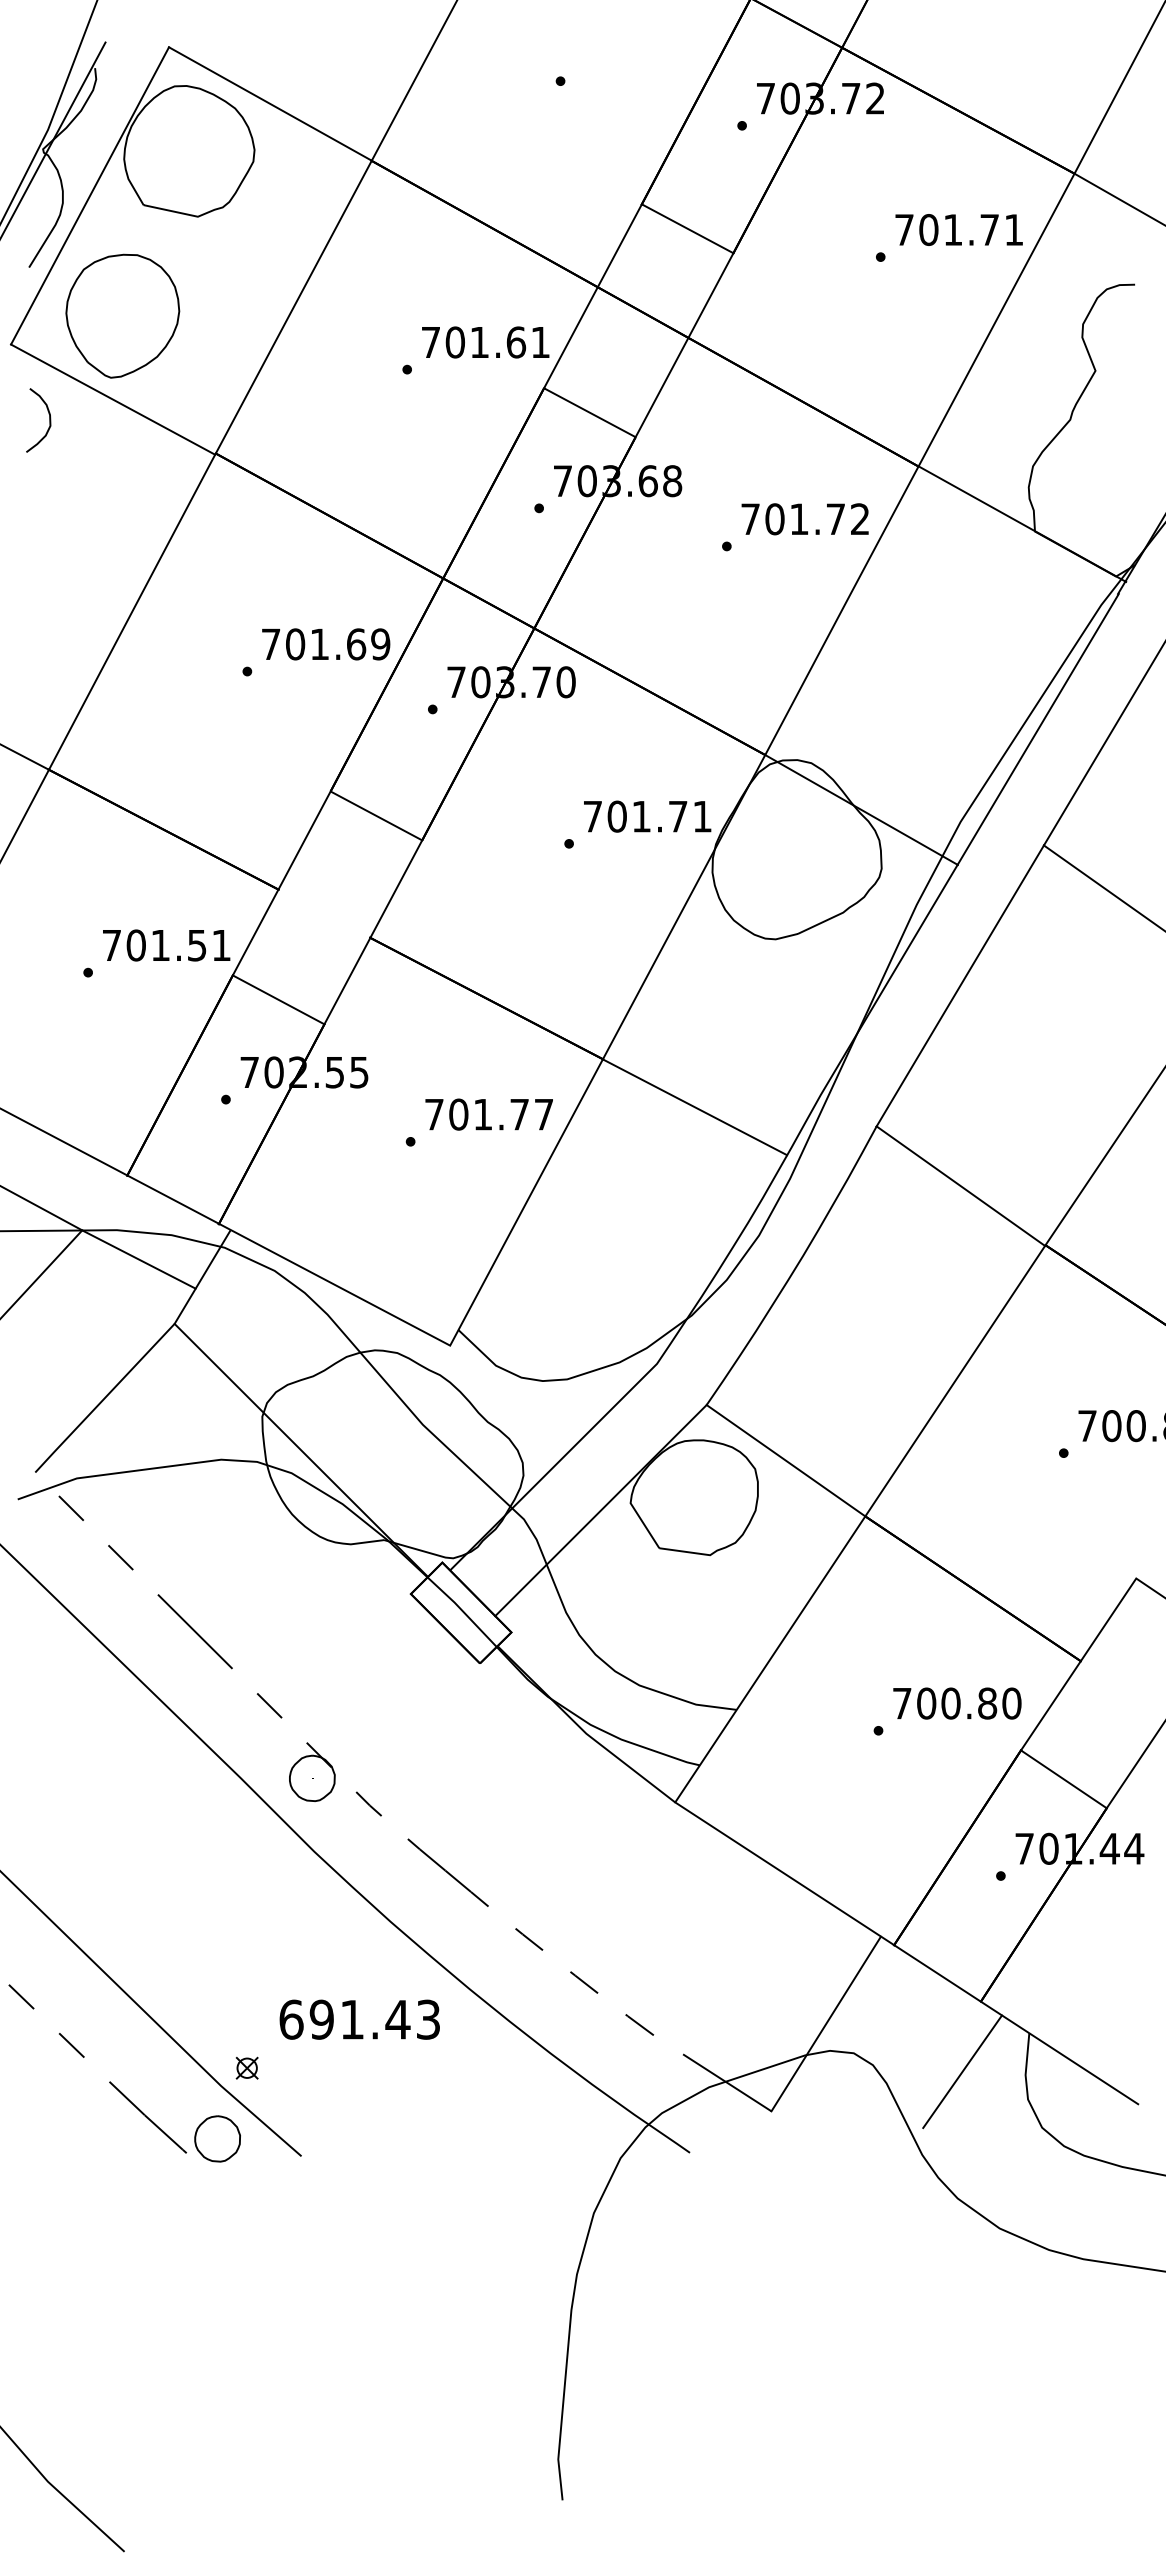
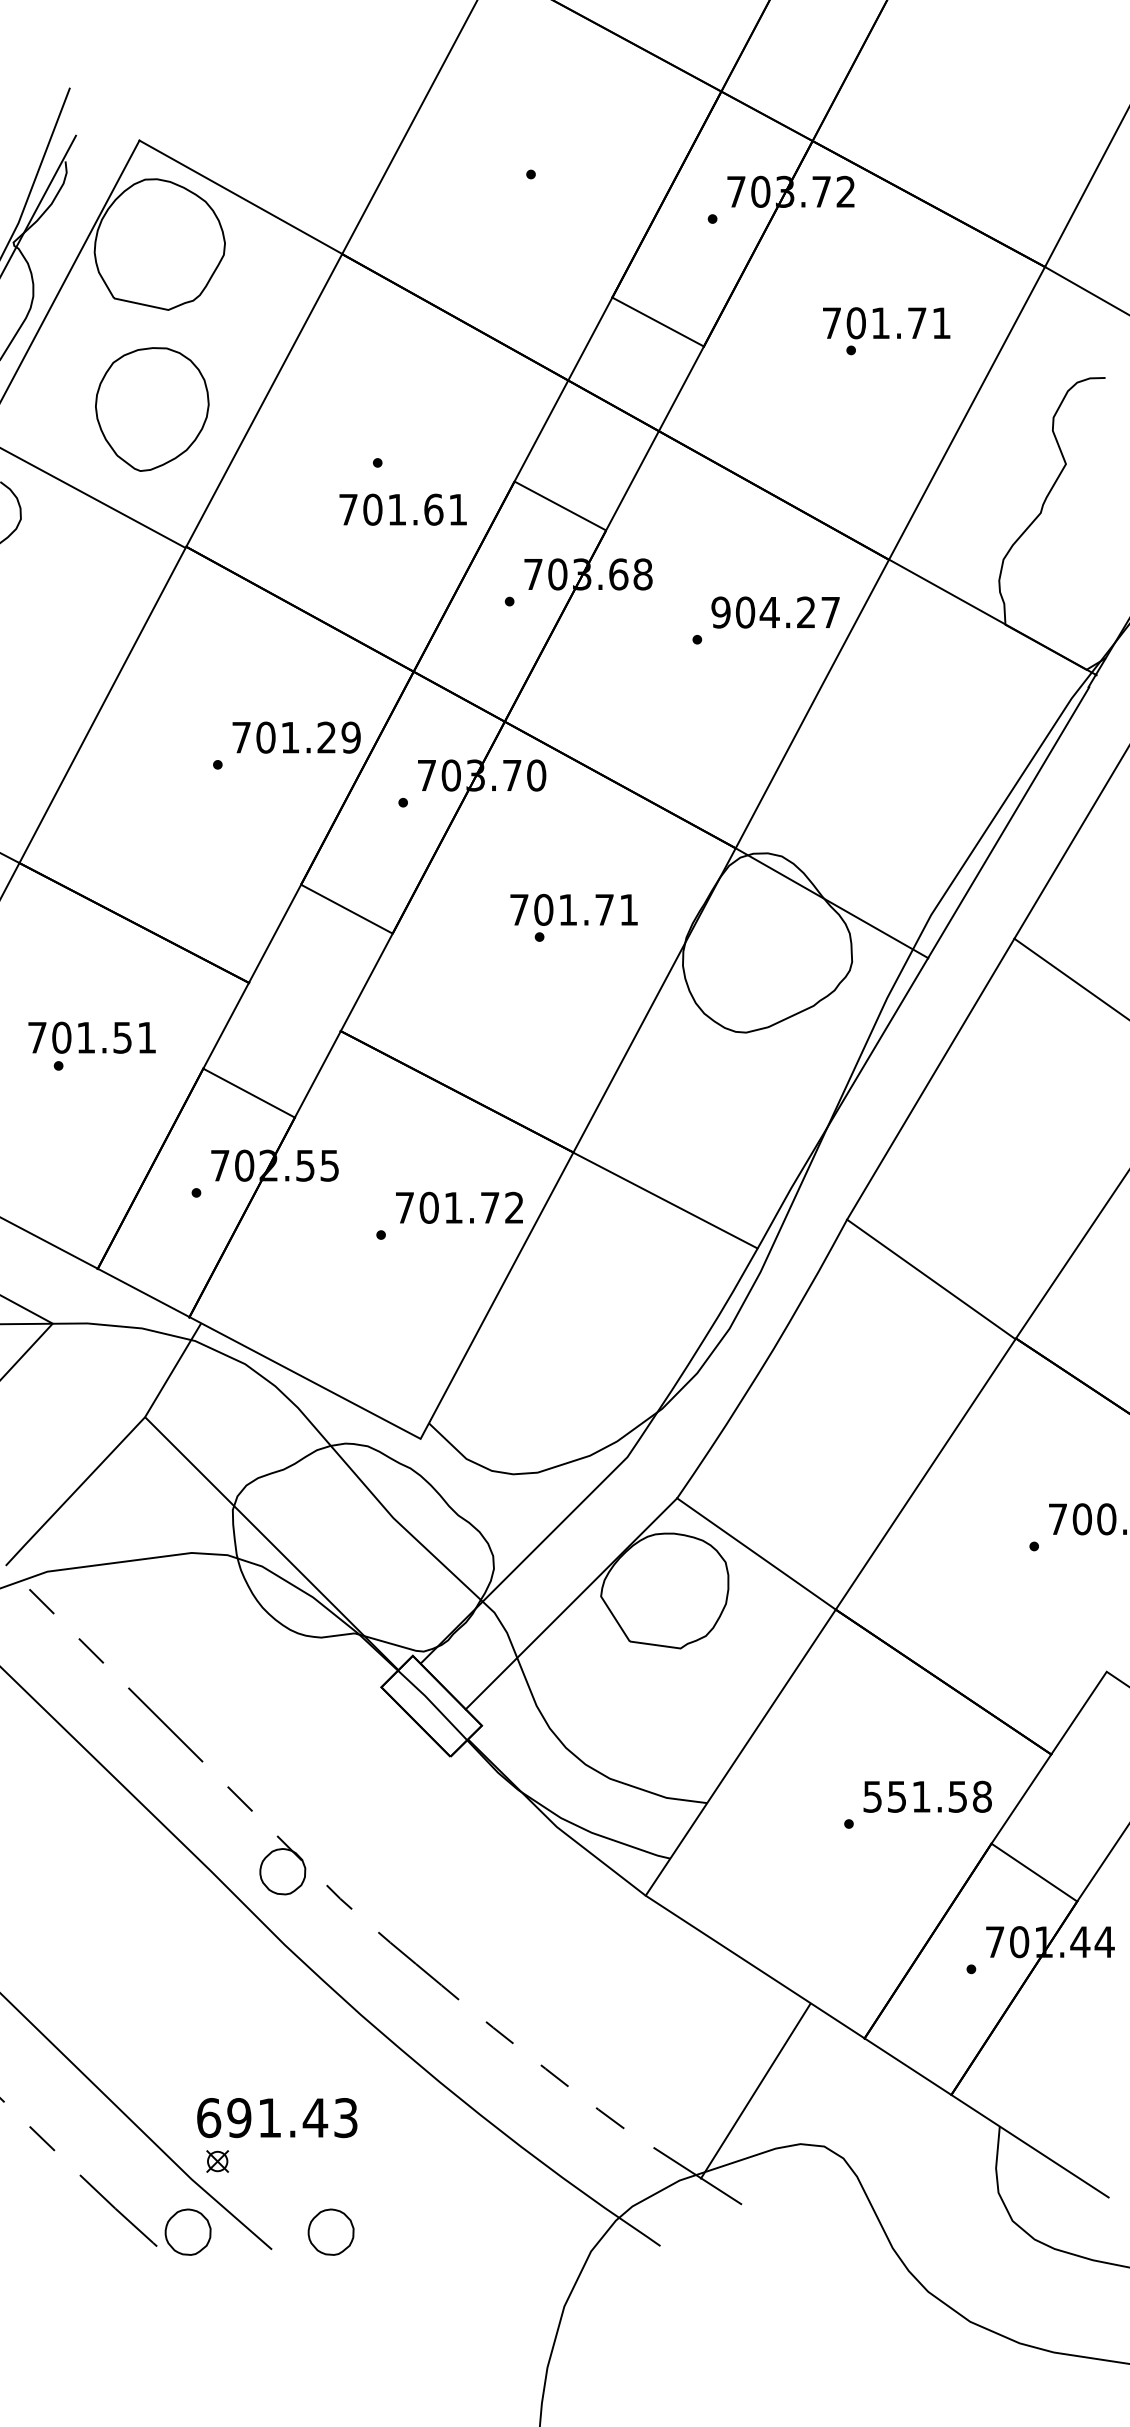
text: (958, 229) -> (885, 322), moved
part: (122, 315) -> (151, 408), moved
text: (485, 342) -> (402, 509), moved
text: (805, 519) -> (775, 612), 701.72 -> 904.27
text: (356, 644) -> (326, 737), 701.69 -> 701.29
text: (647, 816) -> (573, 909), moved
text: (166, 945) -> (91, 1037), moved
text: (543, 1114) -> (513, 1207), 701.77 -> 701.72
line: (138, 1259) -> (108, 1352), removed
text: (957, 1703) -> (927, 1796), 700.80 -> 551.58
text: (359, 2019) -> (276, 2117), moved
line: (825, 2023) -> (754, 2090), moved
line: (962, 2071) -> (932, 2164), removed
part: (360, 2138) -> (330, 2231), added

